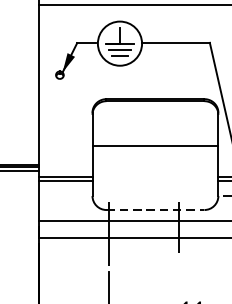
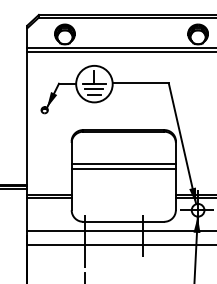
line: (155, 140) -> (123, 164), added
line: (155, 209) -> (123, 221), dashed -> solid

